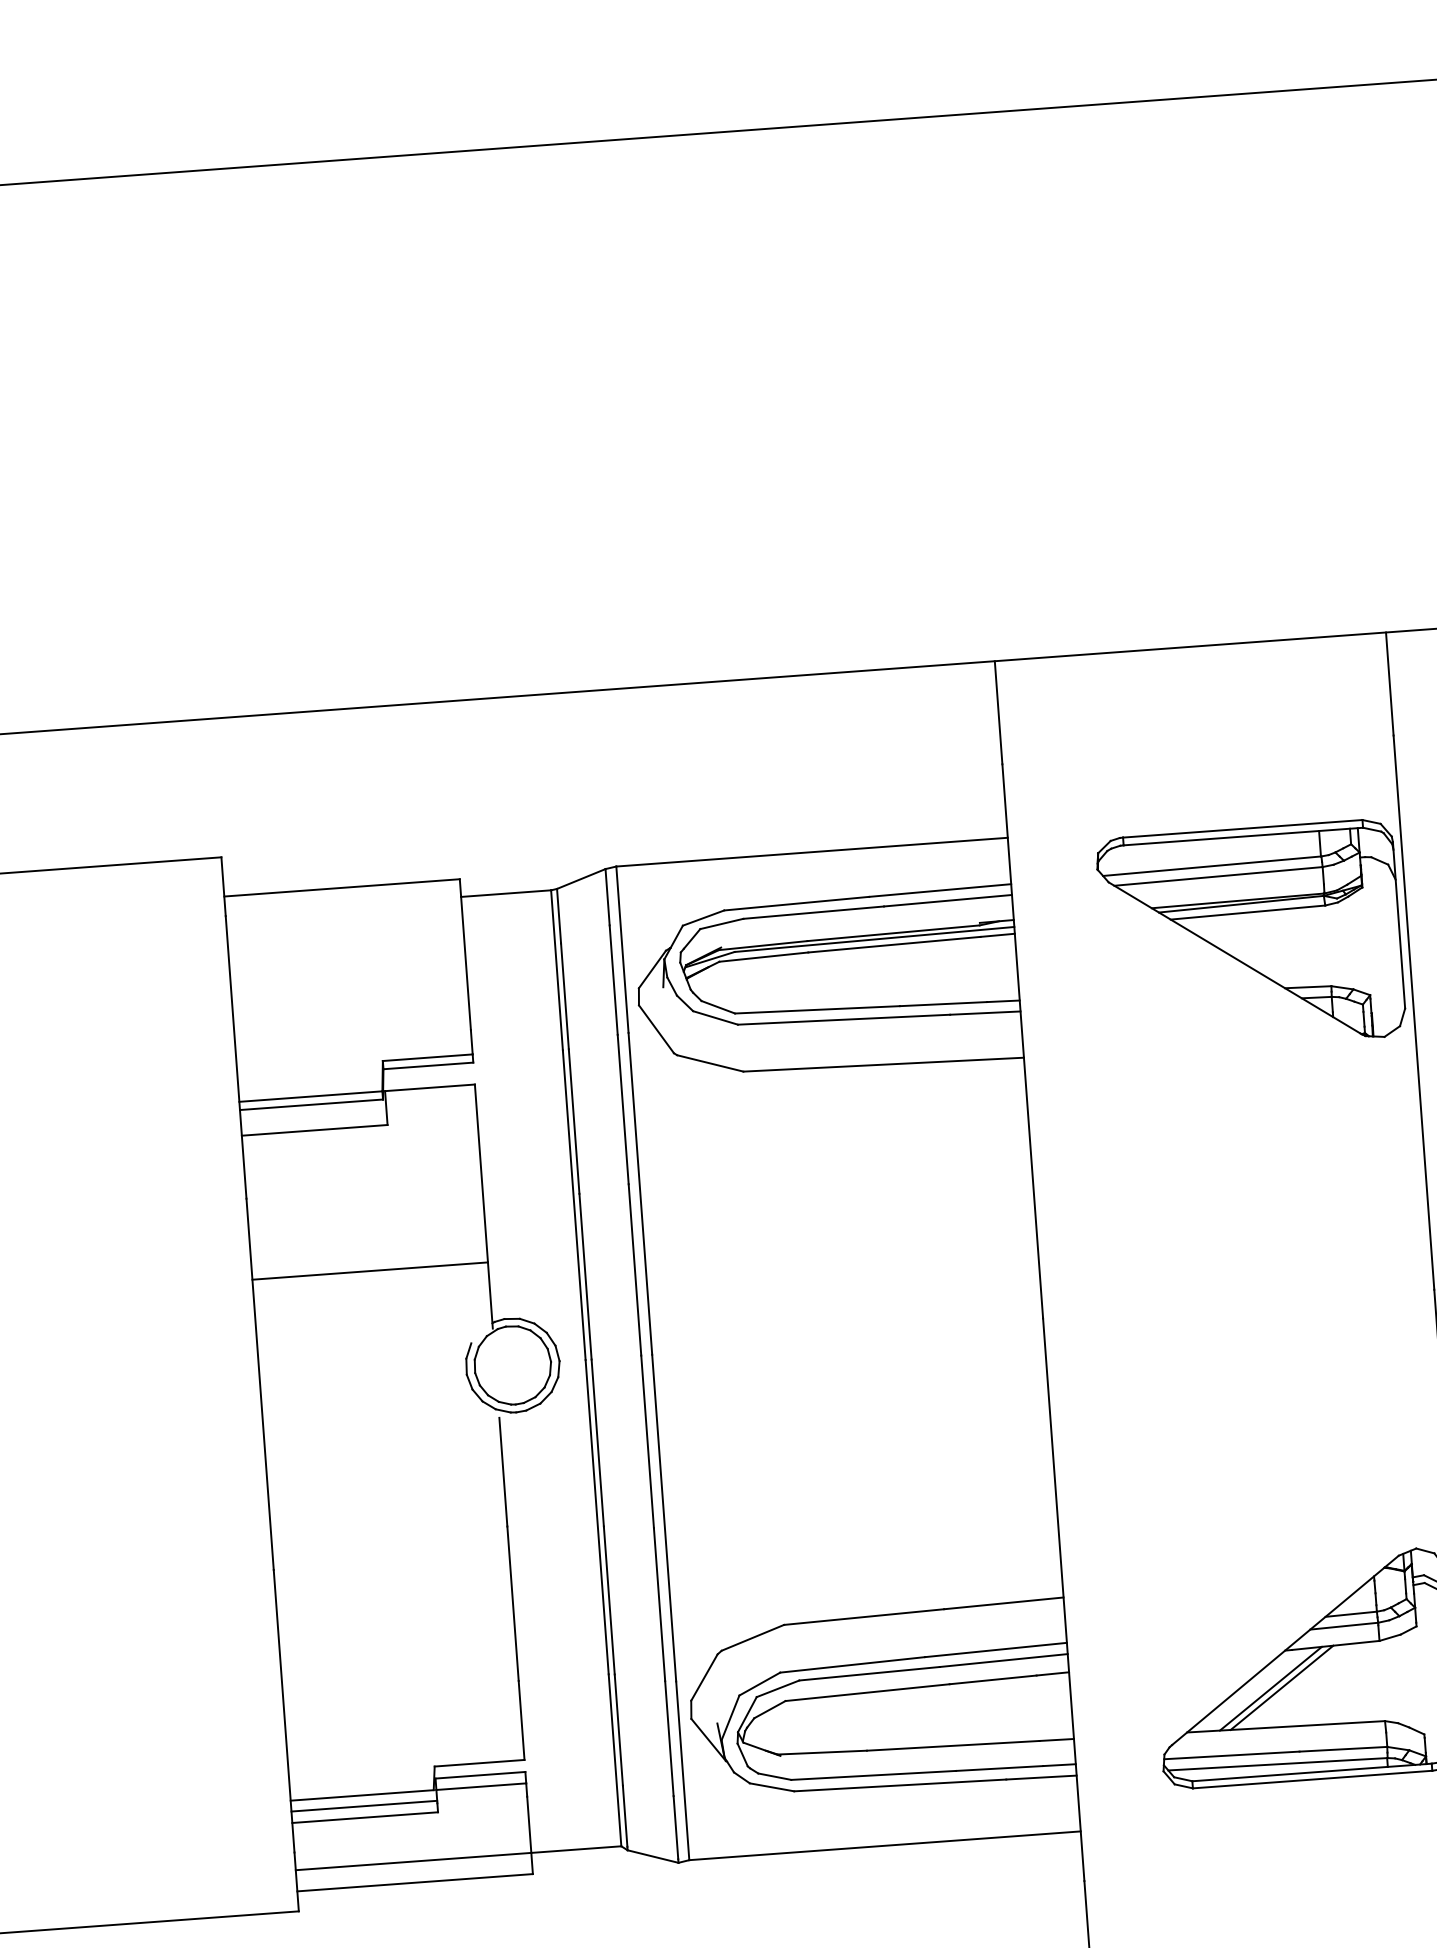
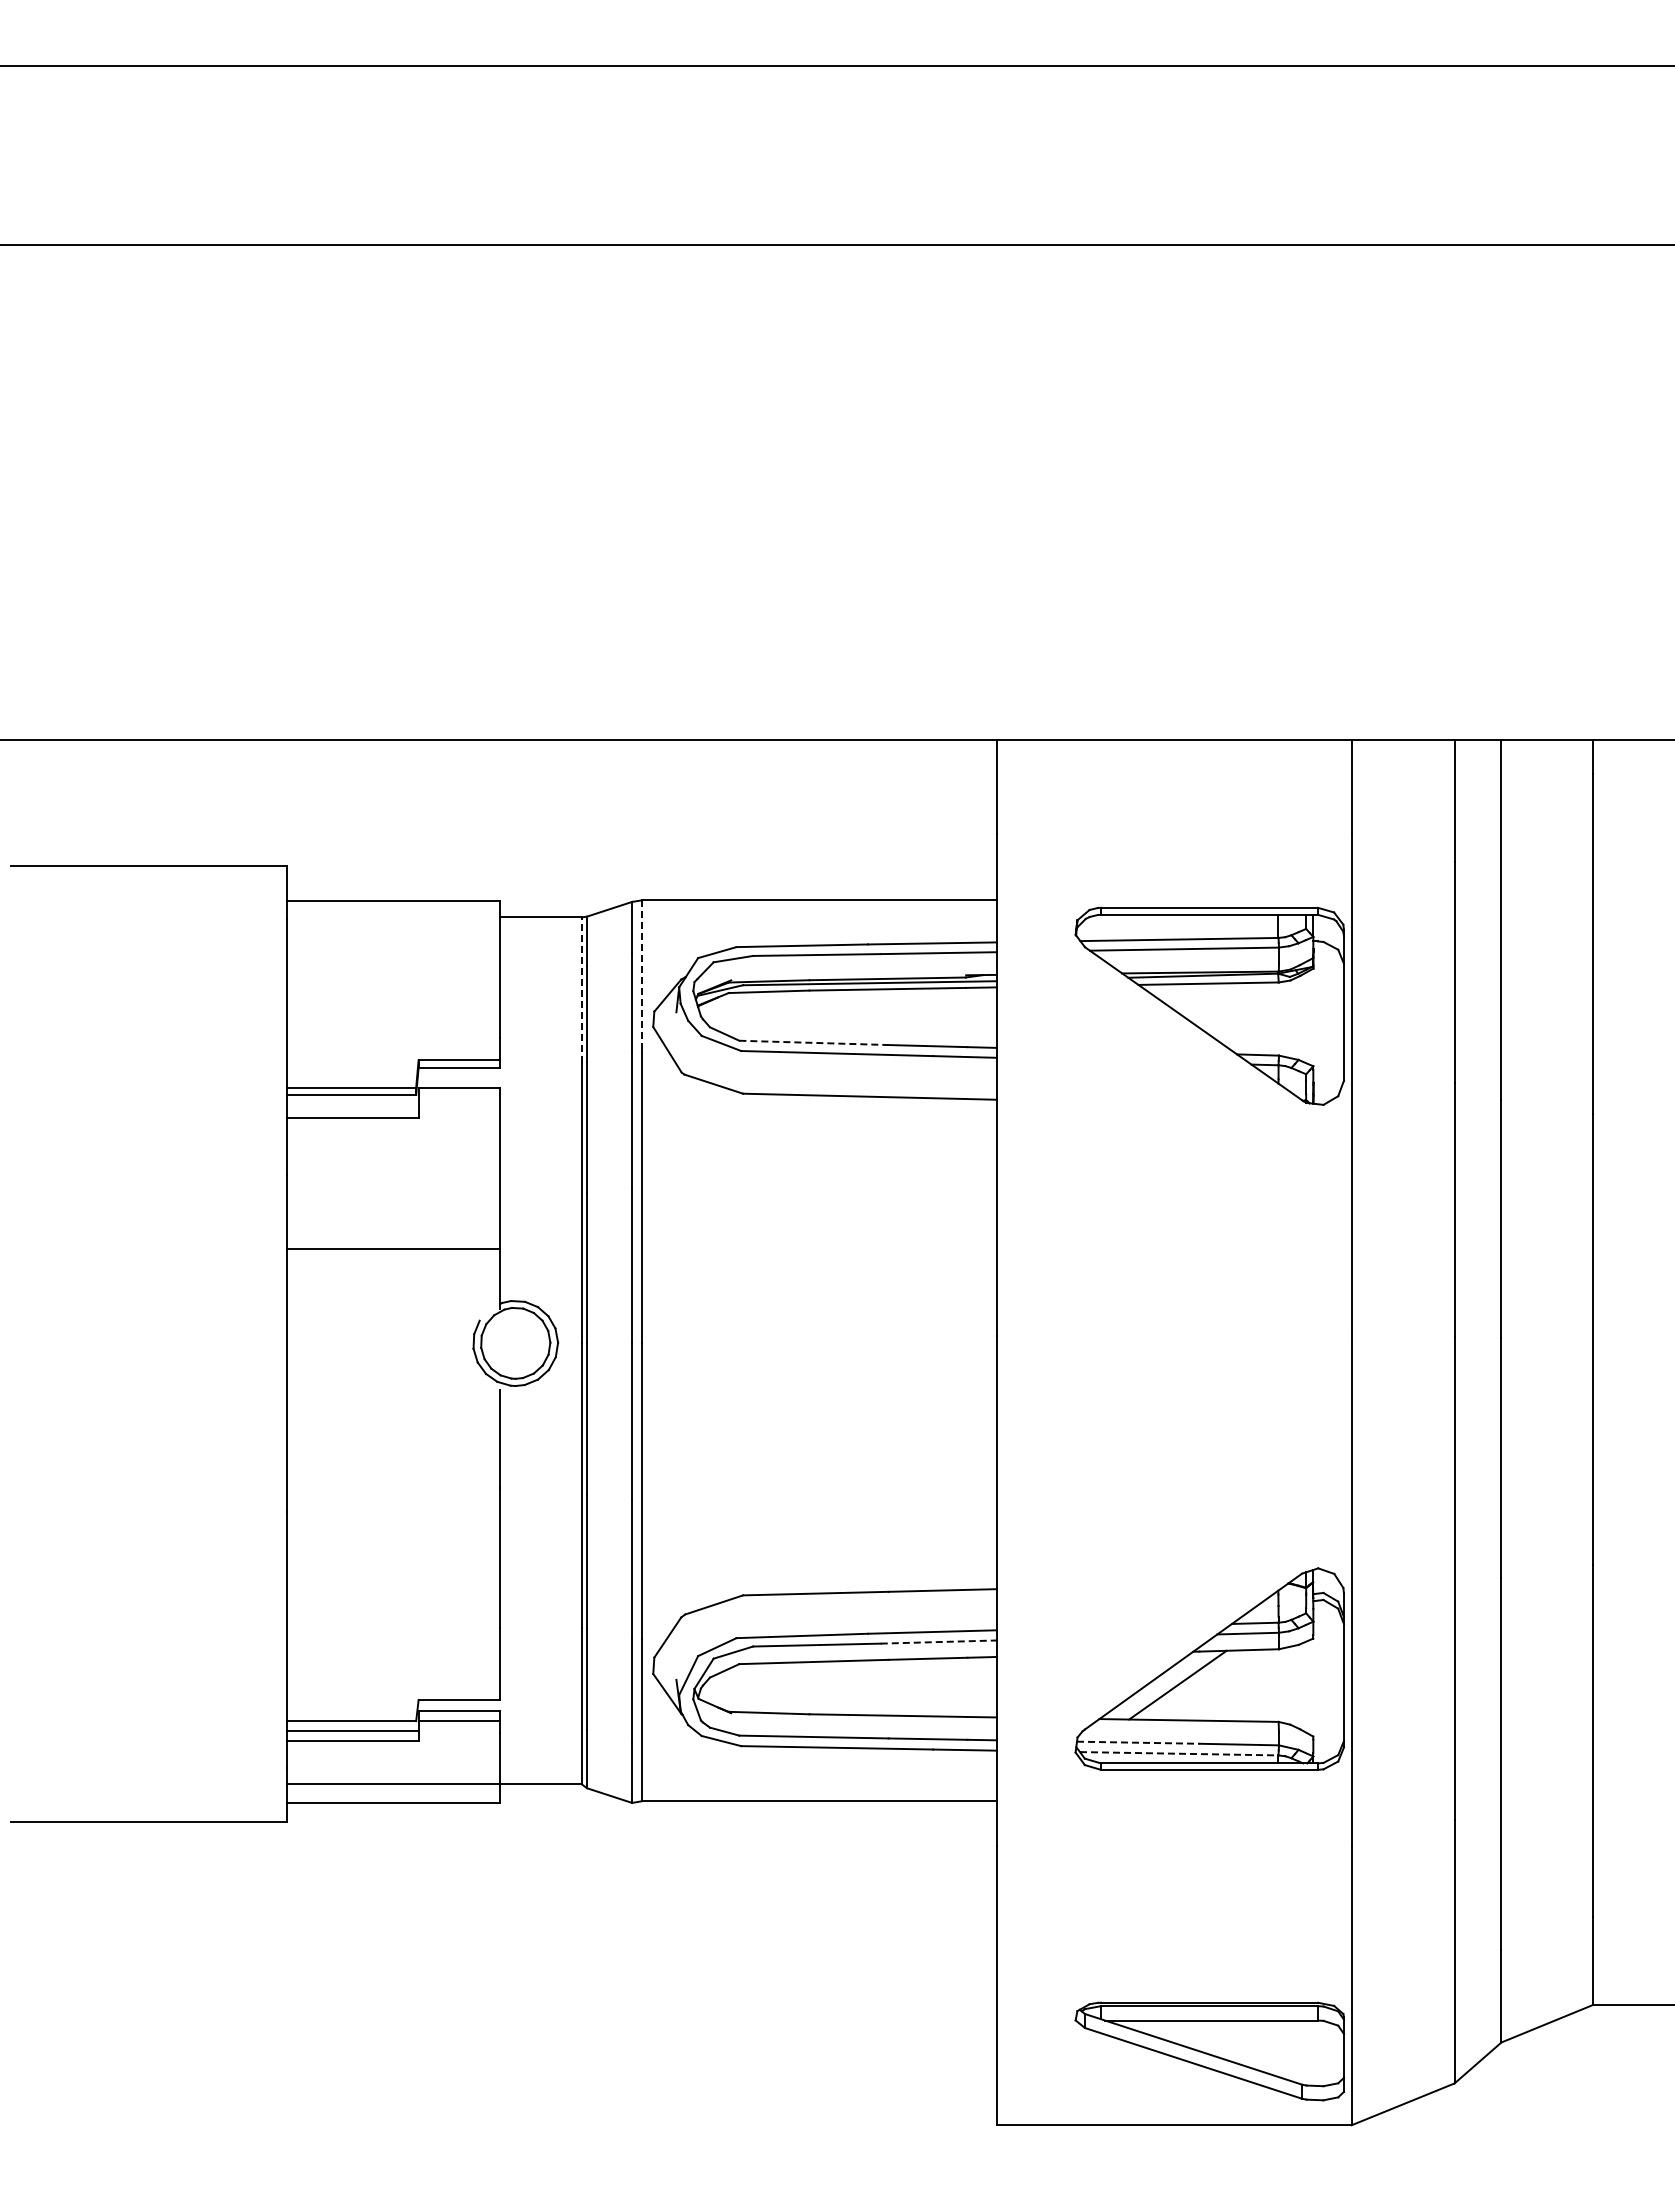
line: (623, 950) -> (642, 976), solid -> dashed
line: (556, 970) -> (581, 990), solid -> dashed
line: (816, 1009) -> (813, 1042), solid -> dashed
line: (1004, 1660) -> (939, 1642), solid -> dashed
line: (1281, 1687) -> (1187, 1684), removed
line: (1232, 1755) -> (1138, 1742), solid -> dashed
line: (1278, 1763) -> (1179, 1753), solid -> dashed

